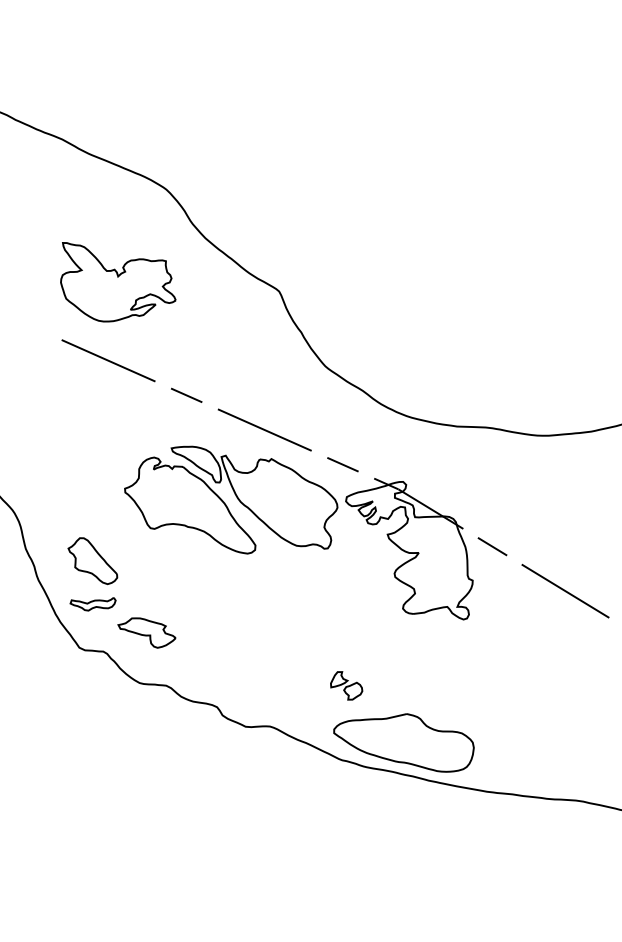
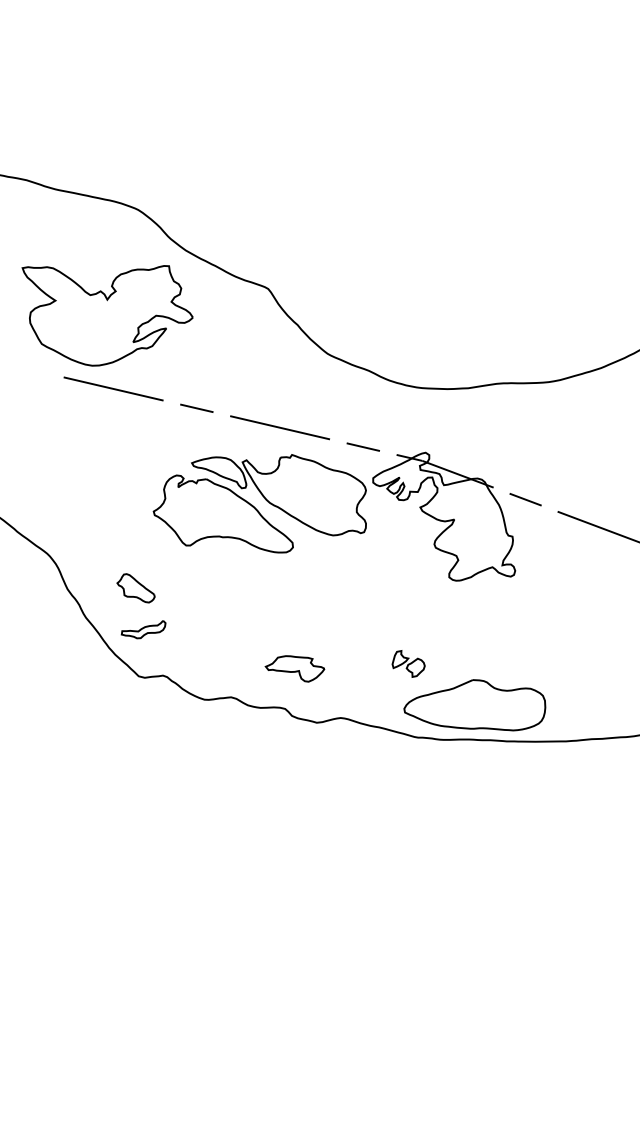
part: (115, 287) -> (106, 315), size x1.4
part: (92, 560) -> (135, 588), size x0.7
part: (146, 632) -> (294, 668), moved

